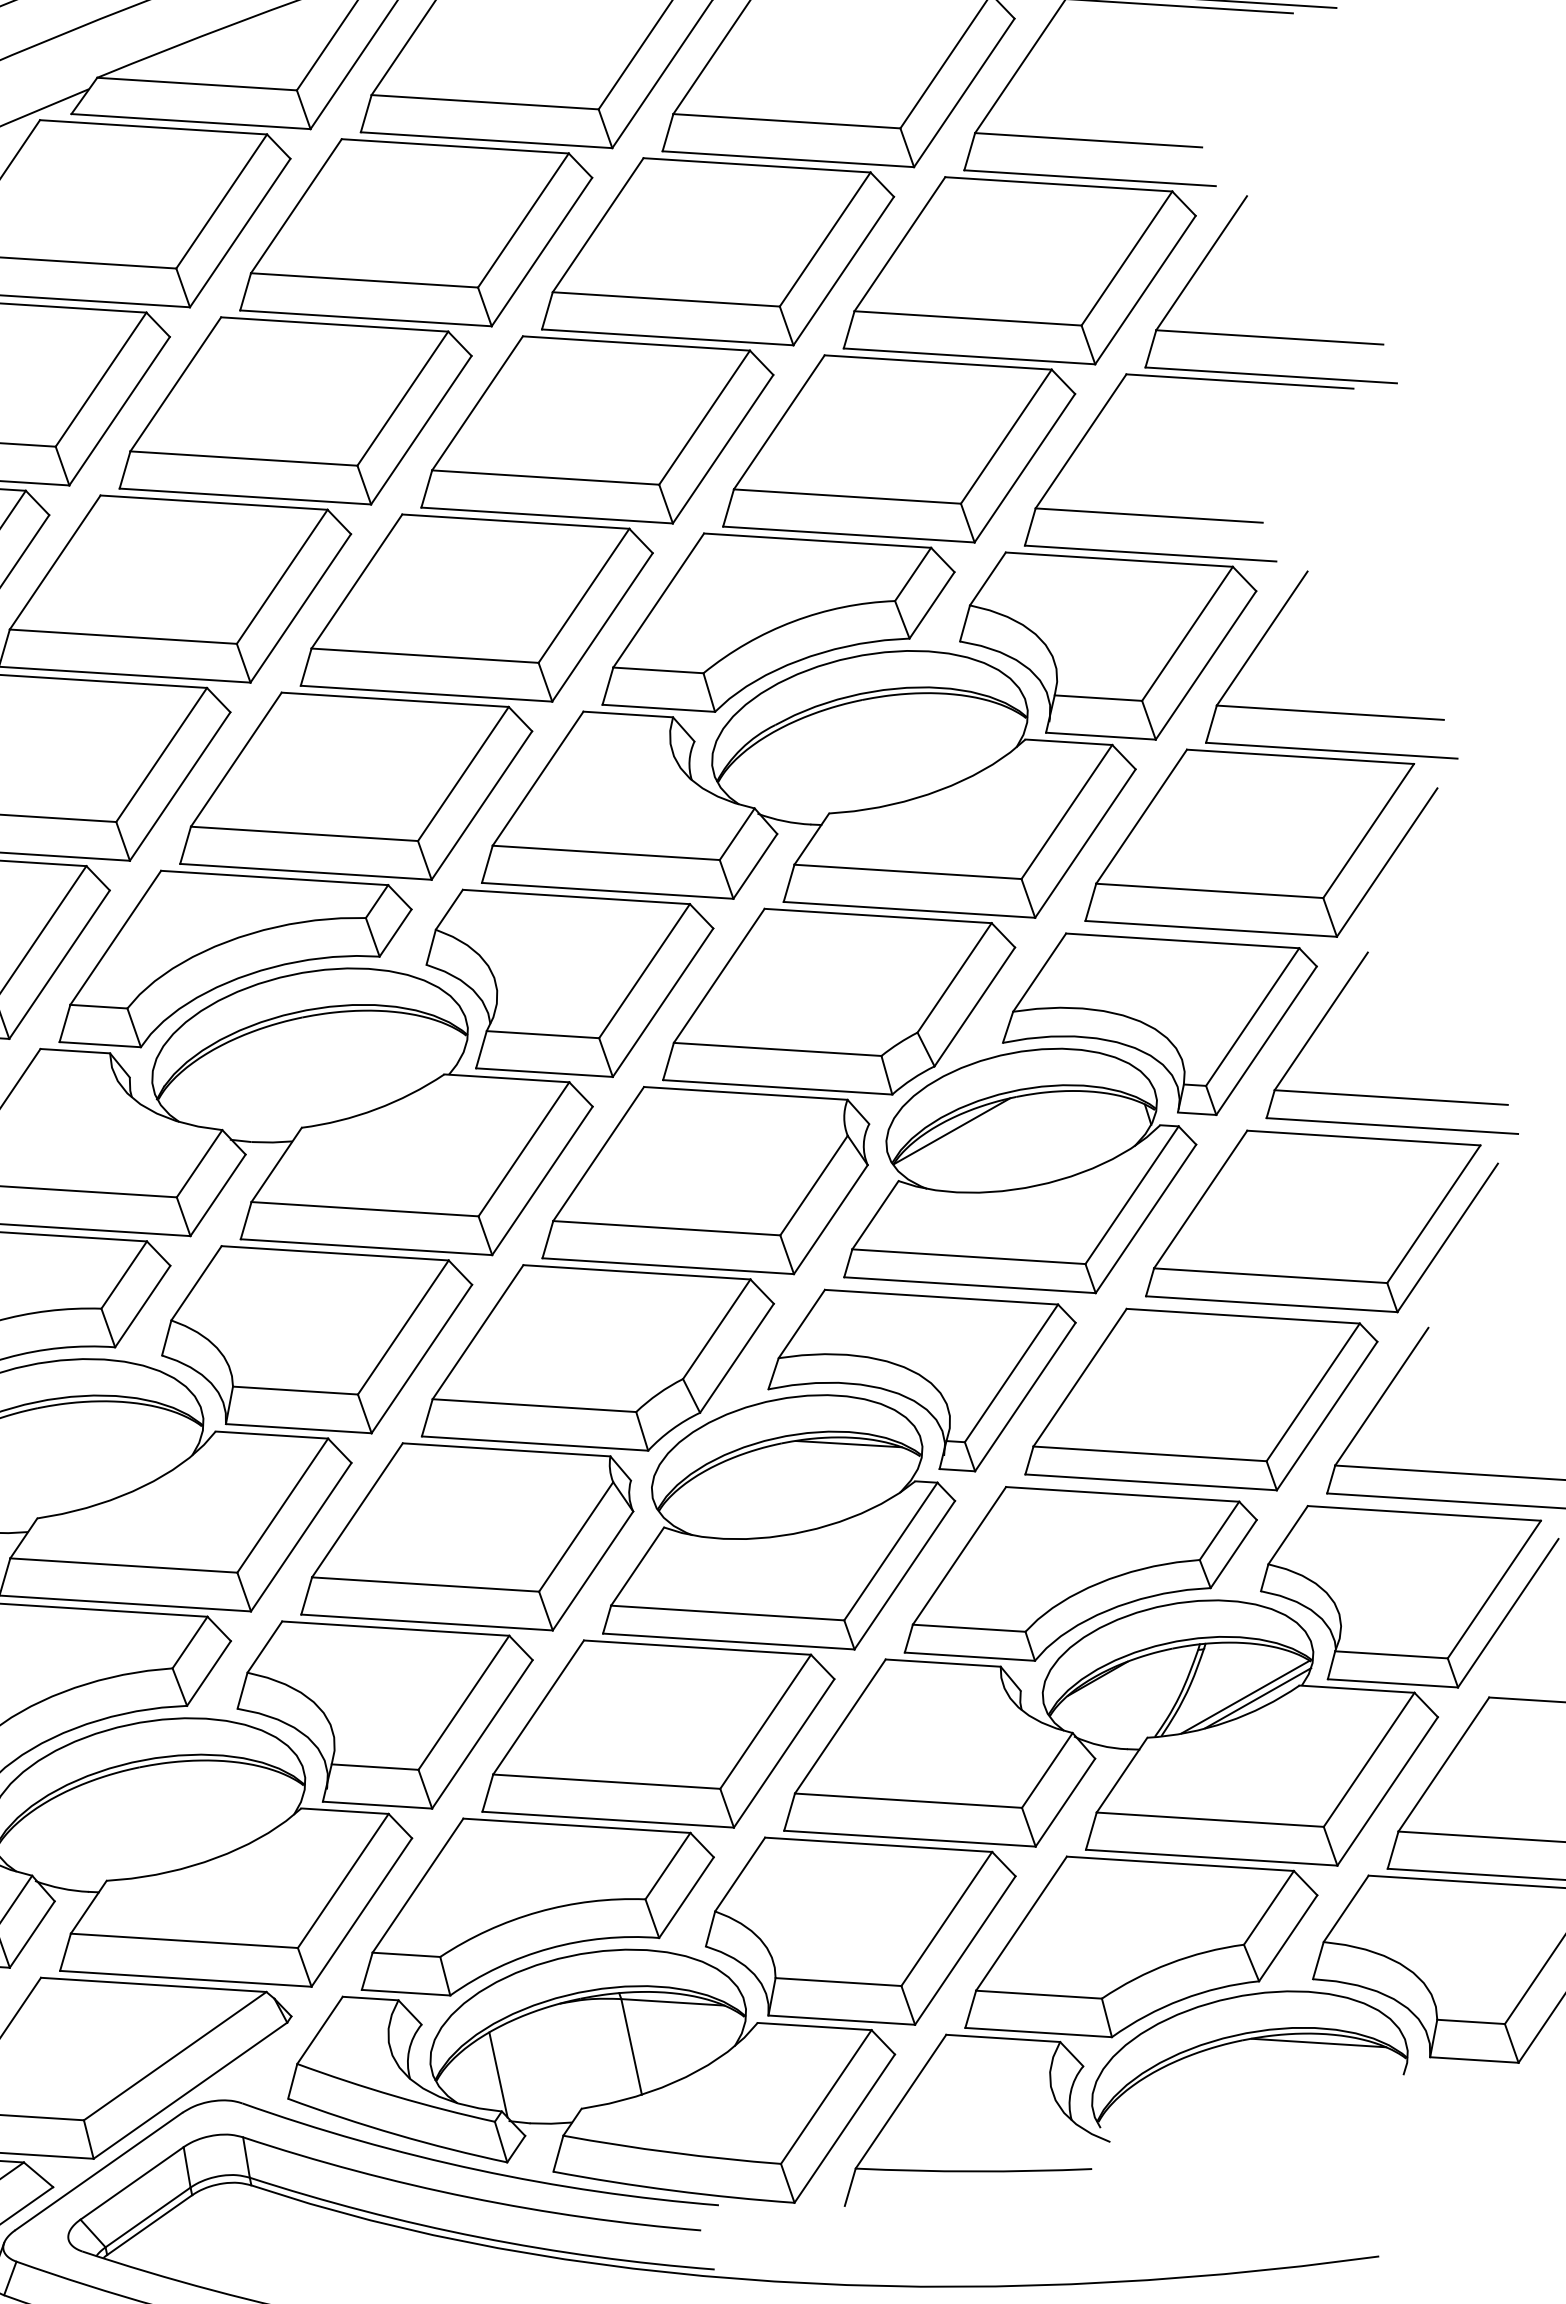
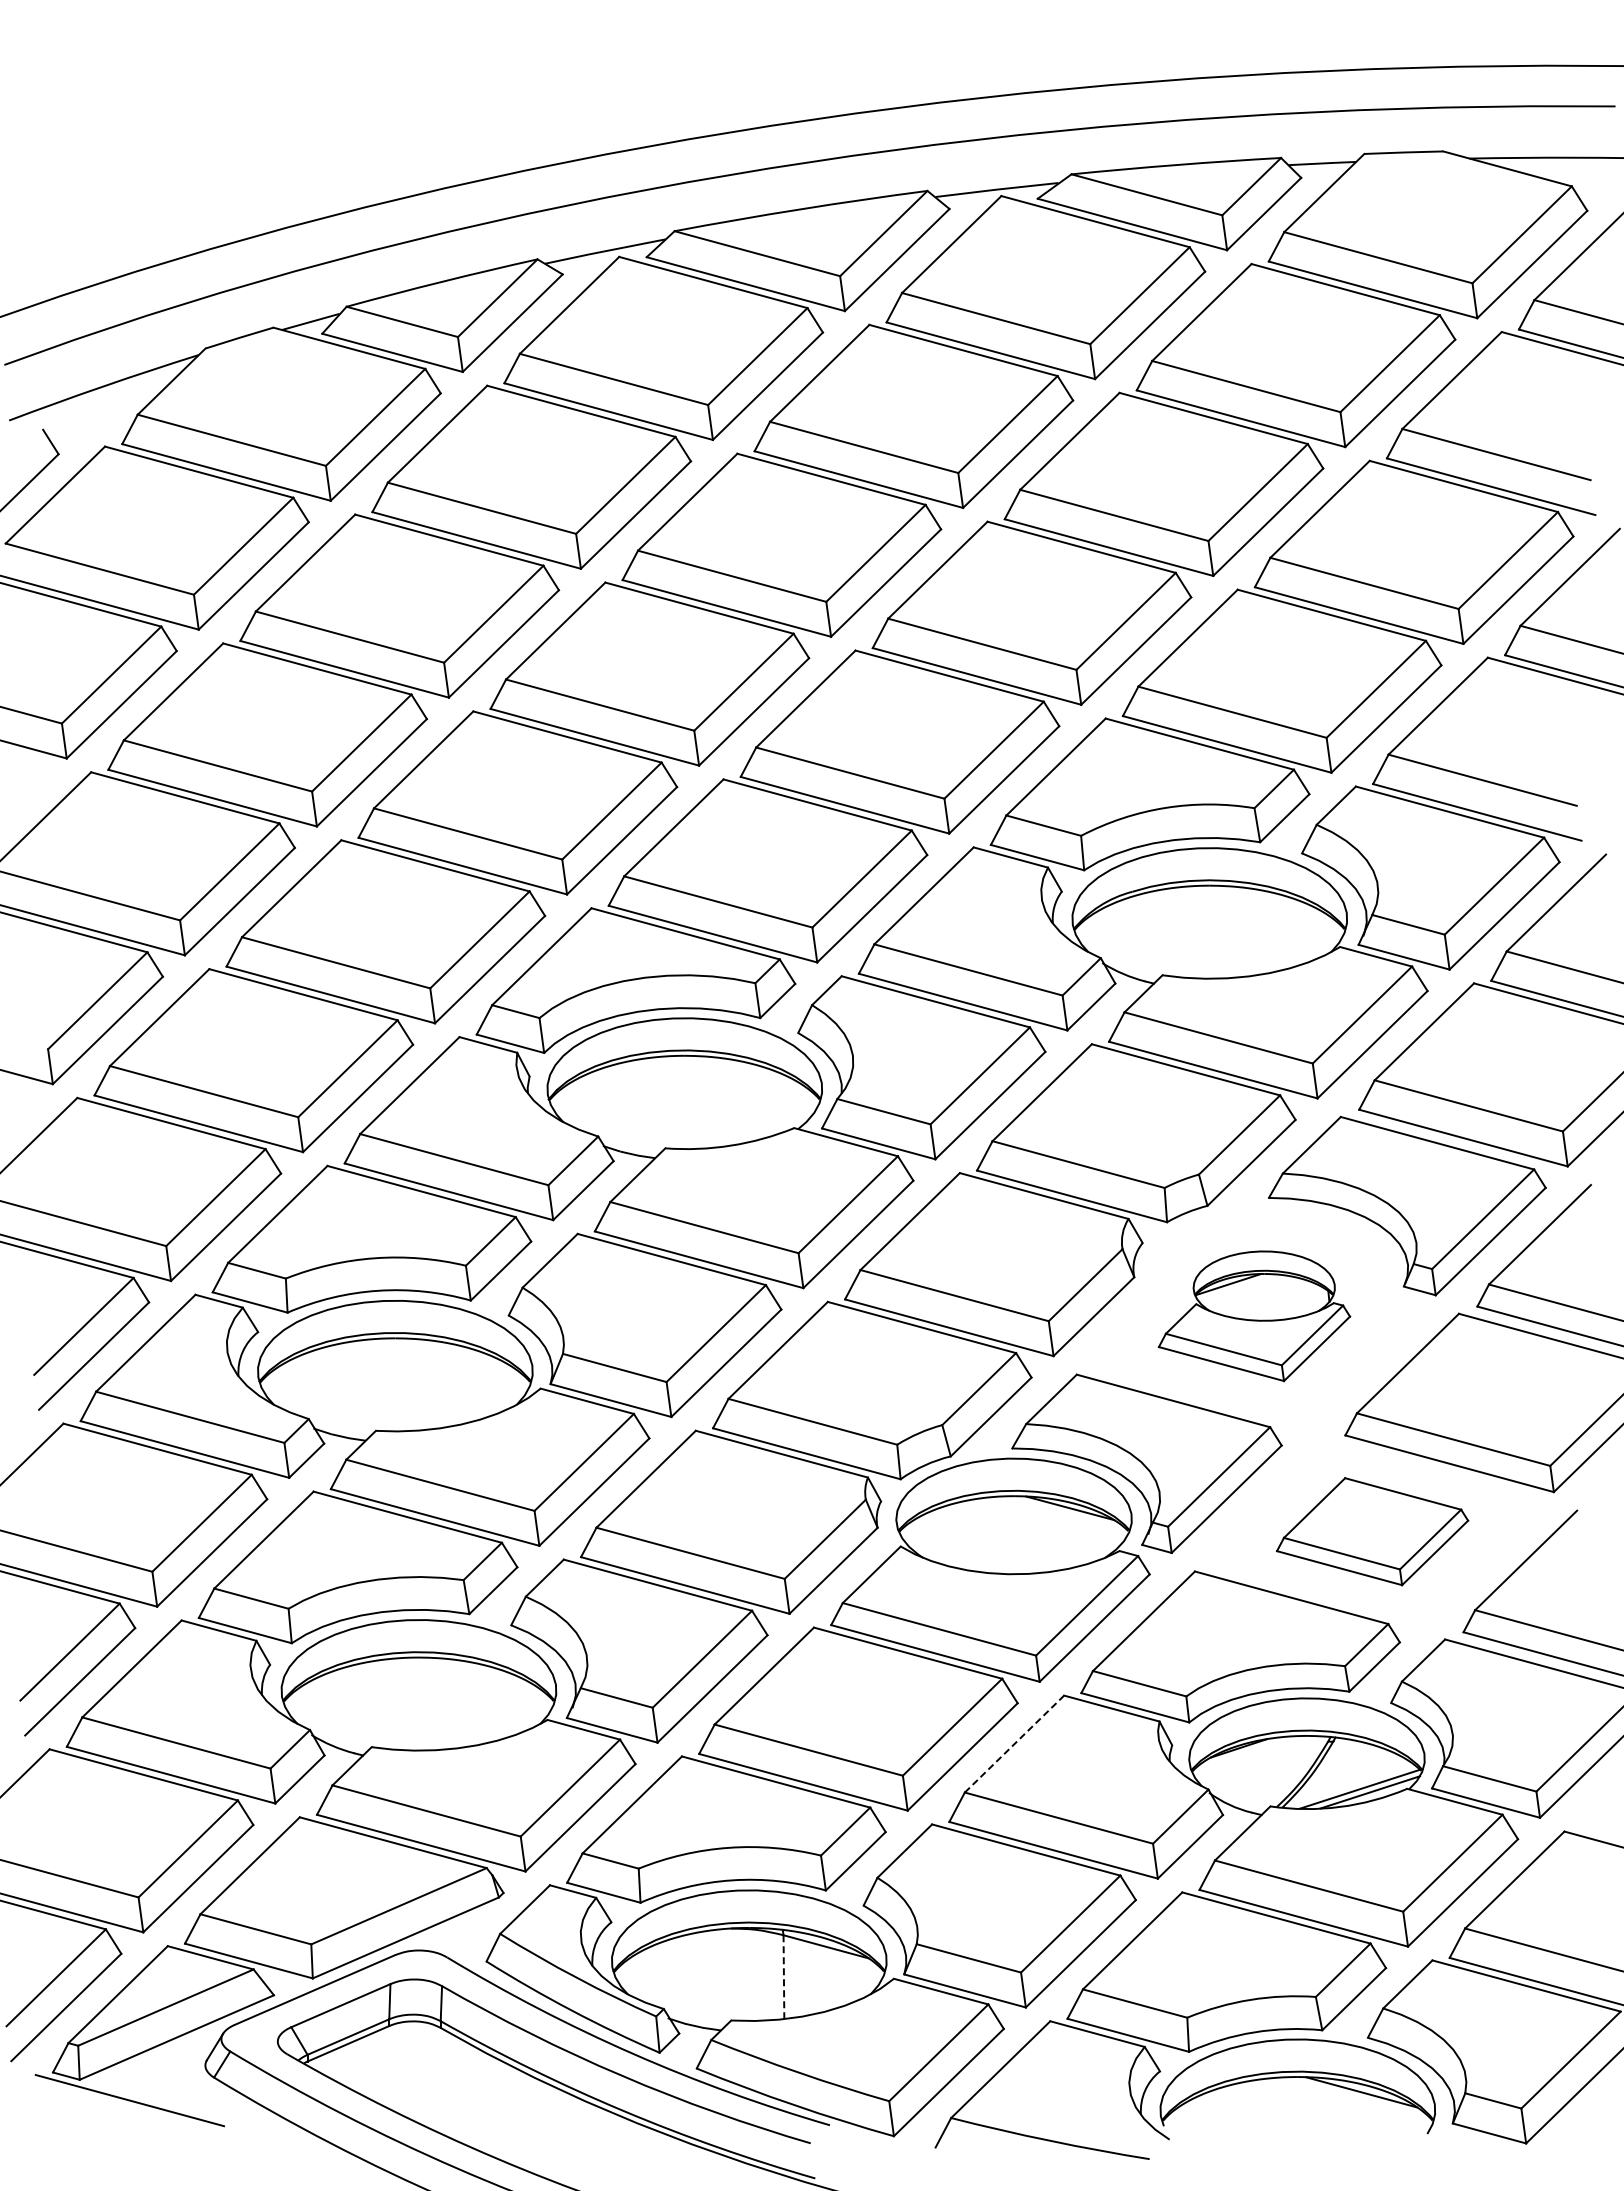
part: (1014, 1181) -> (1254, 1316), size x0.6
part: (1199, 1399) -> (1372, 1531), size x0.6
line: (840, 1725) -> (1014, 1743), solid -> dashed
line: (631, 2047) -> (783, 1977), solid -> dashed
line: (497, 2074) -> (666, 1977), removed

